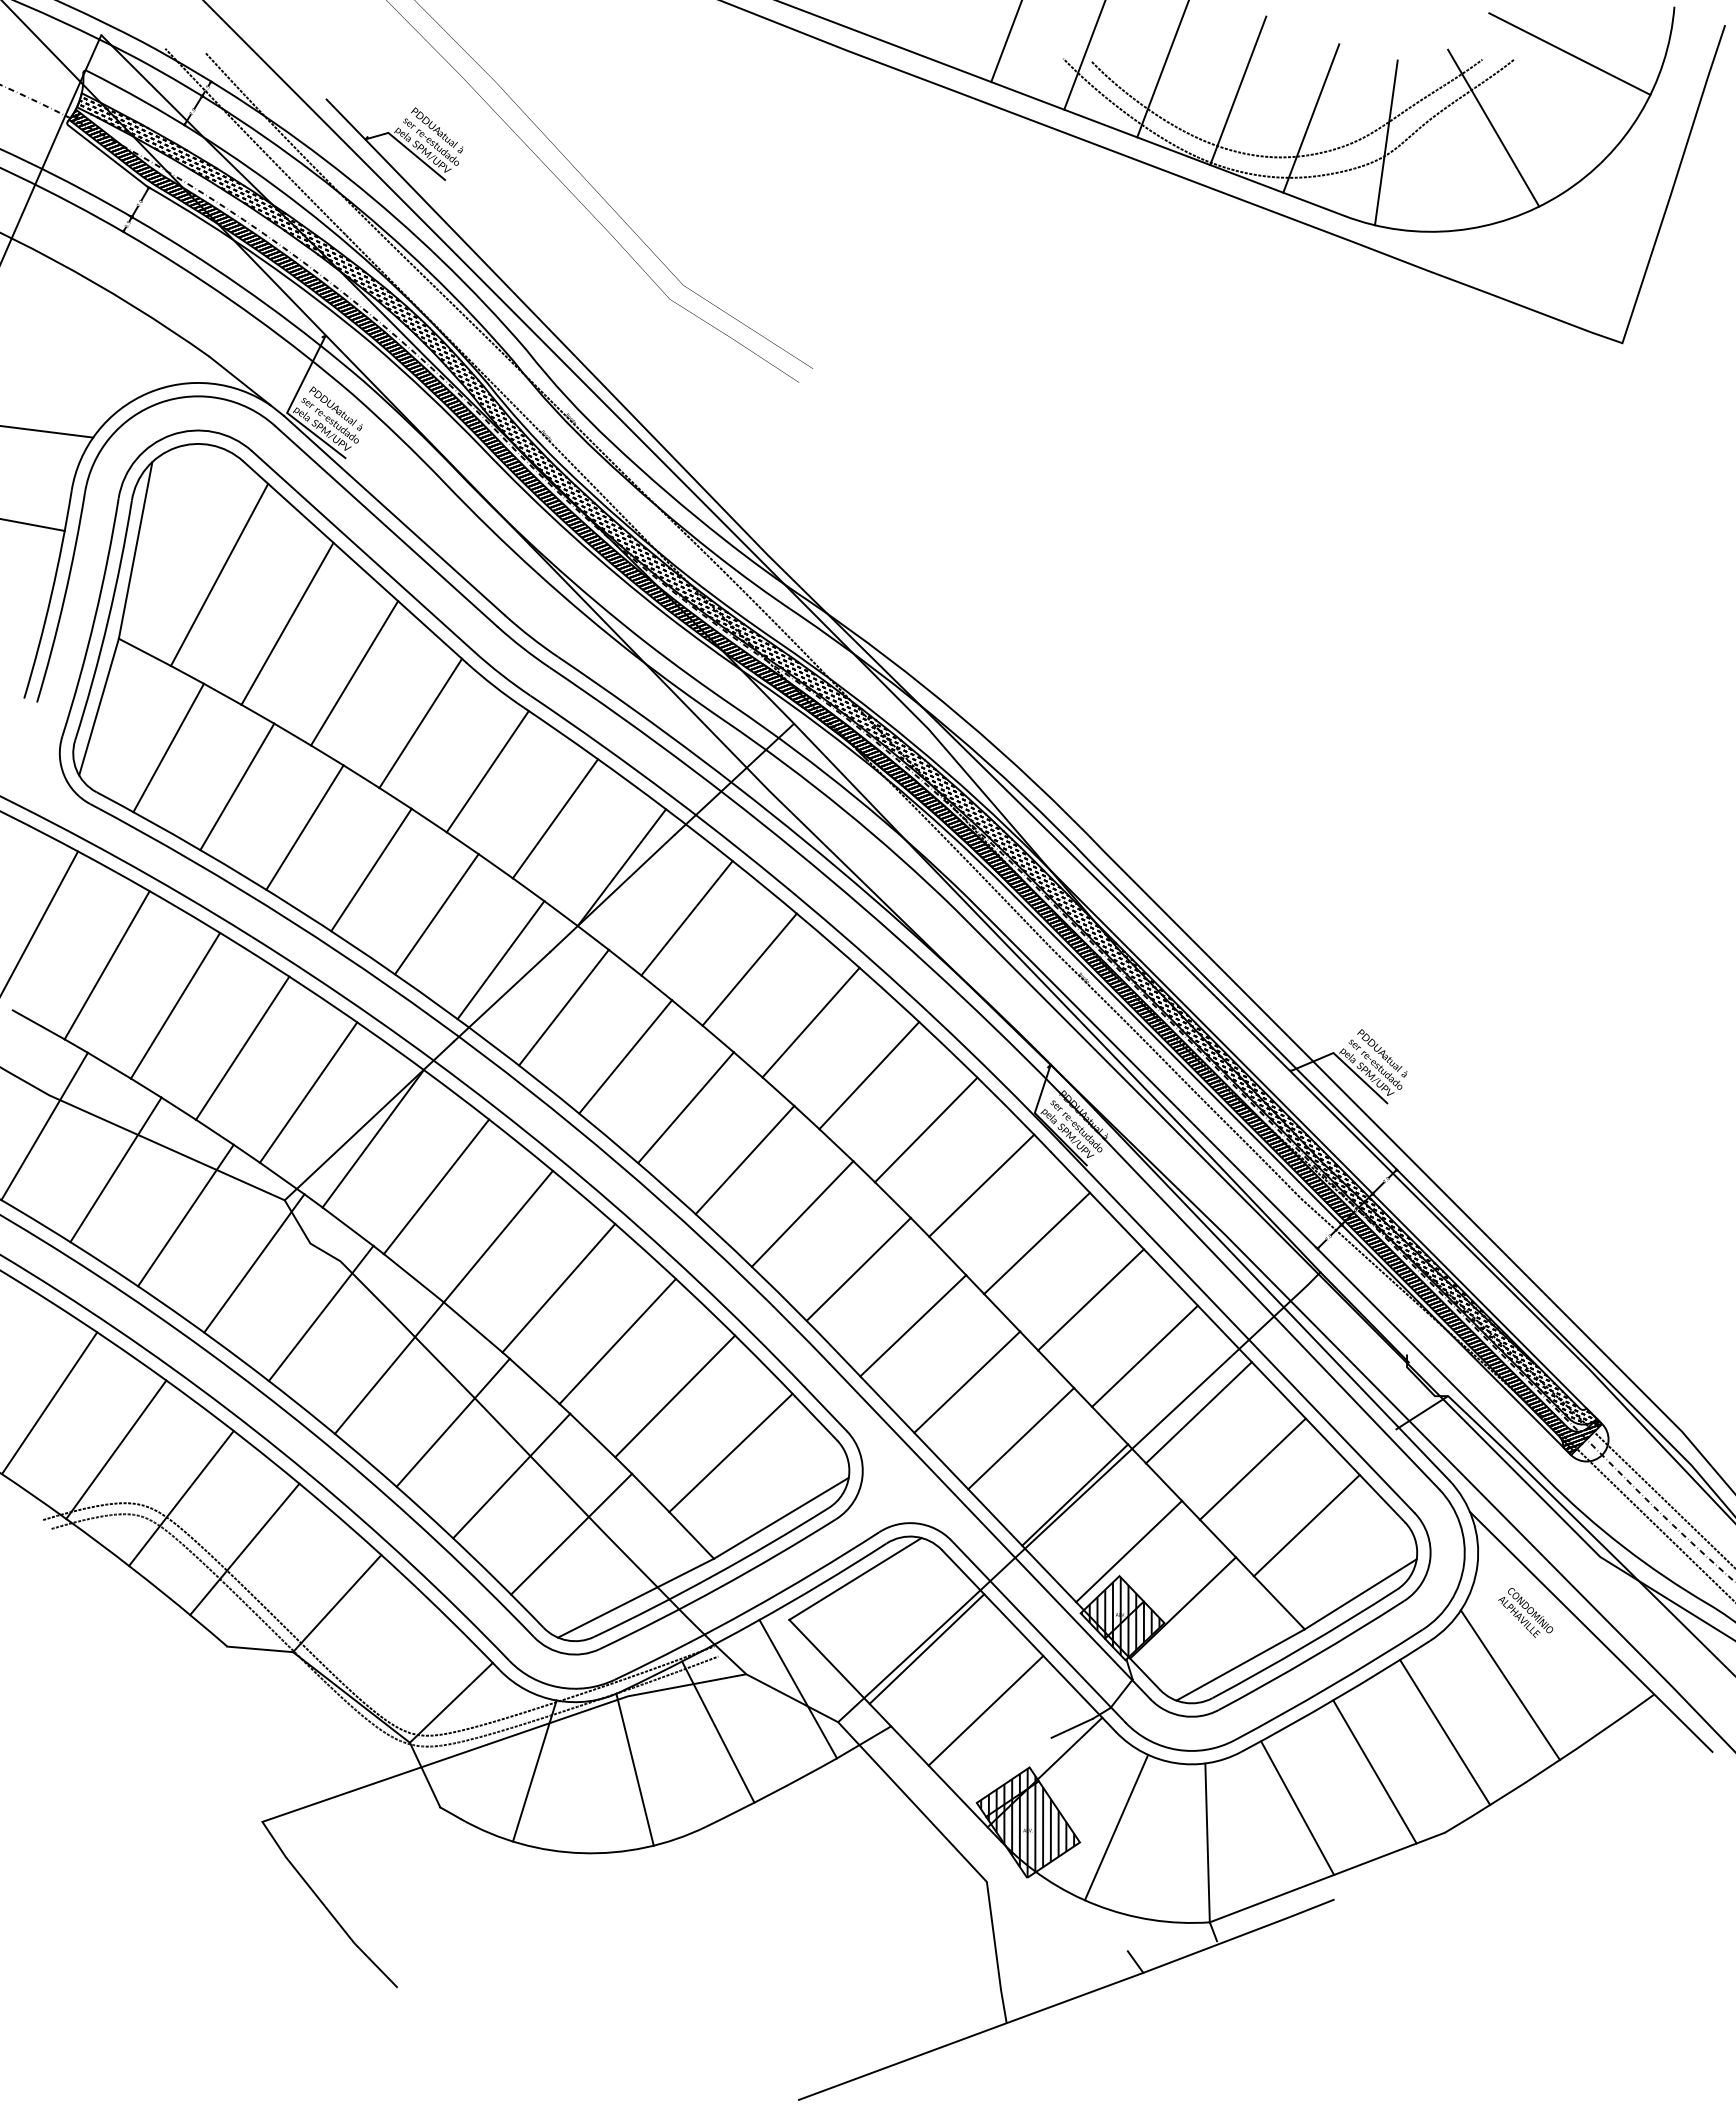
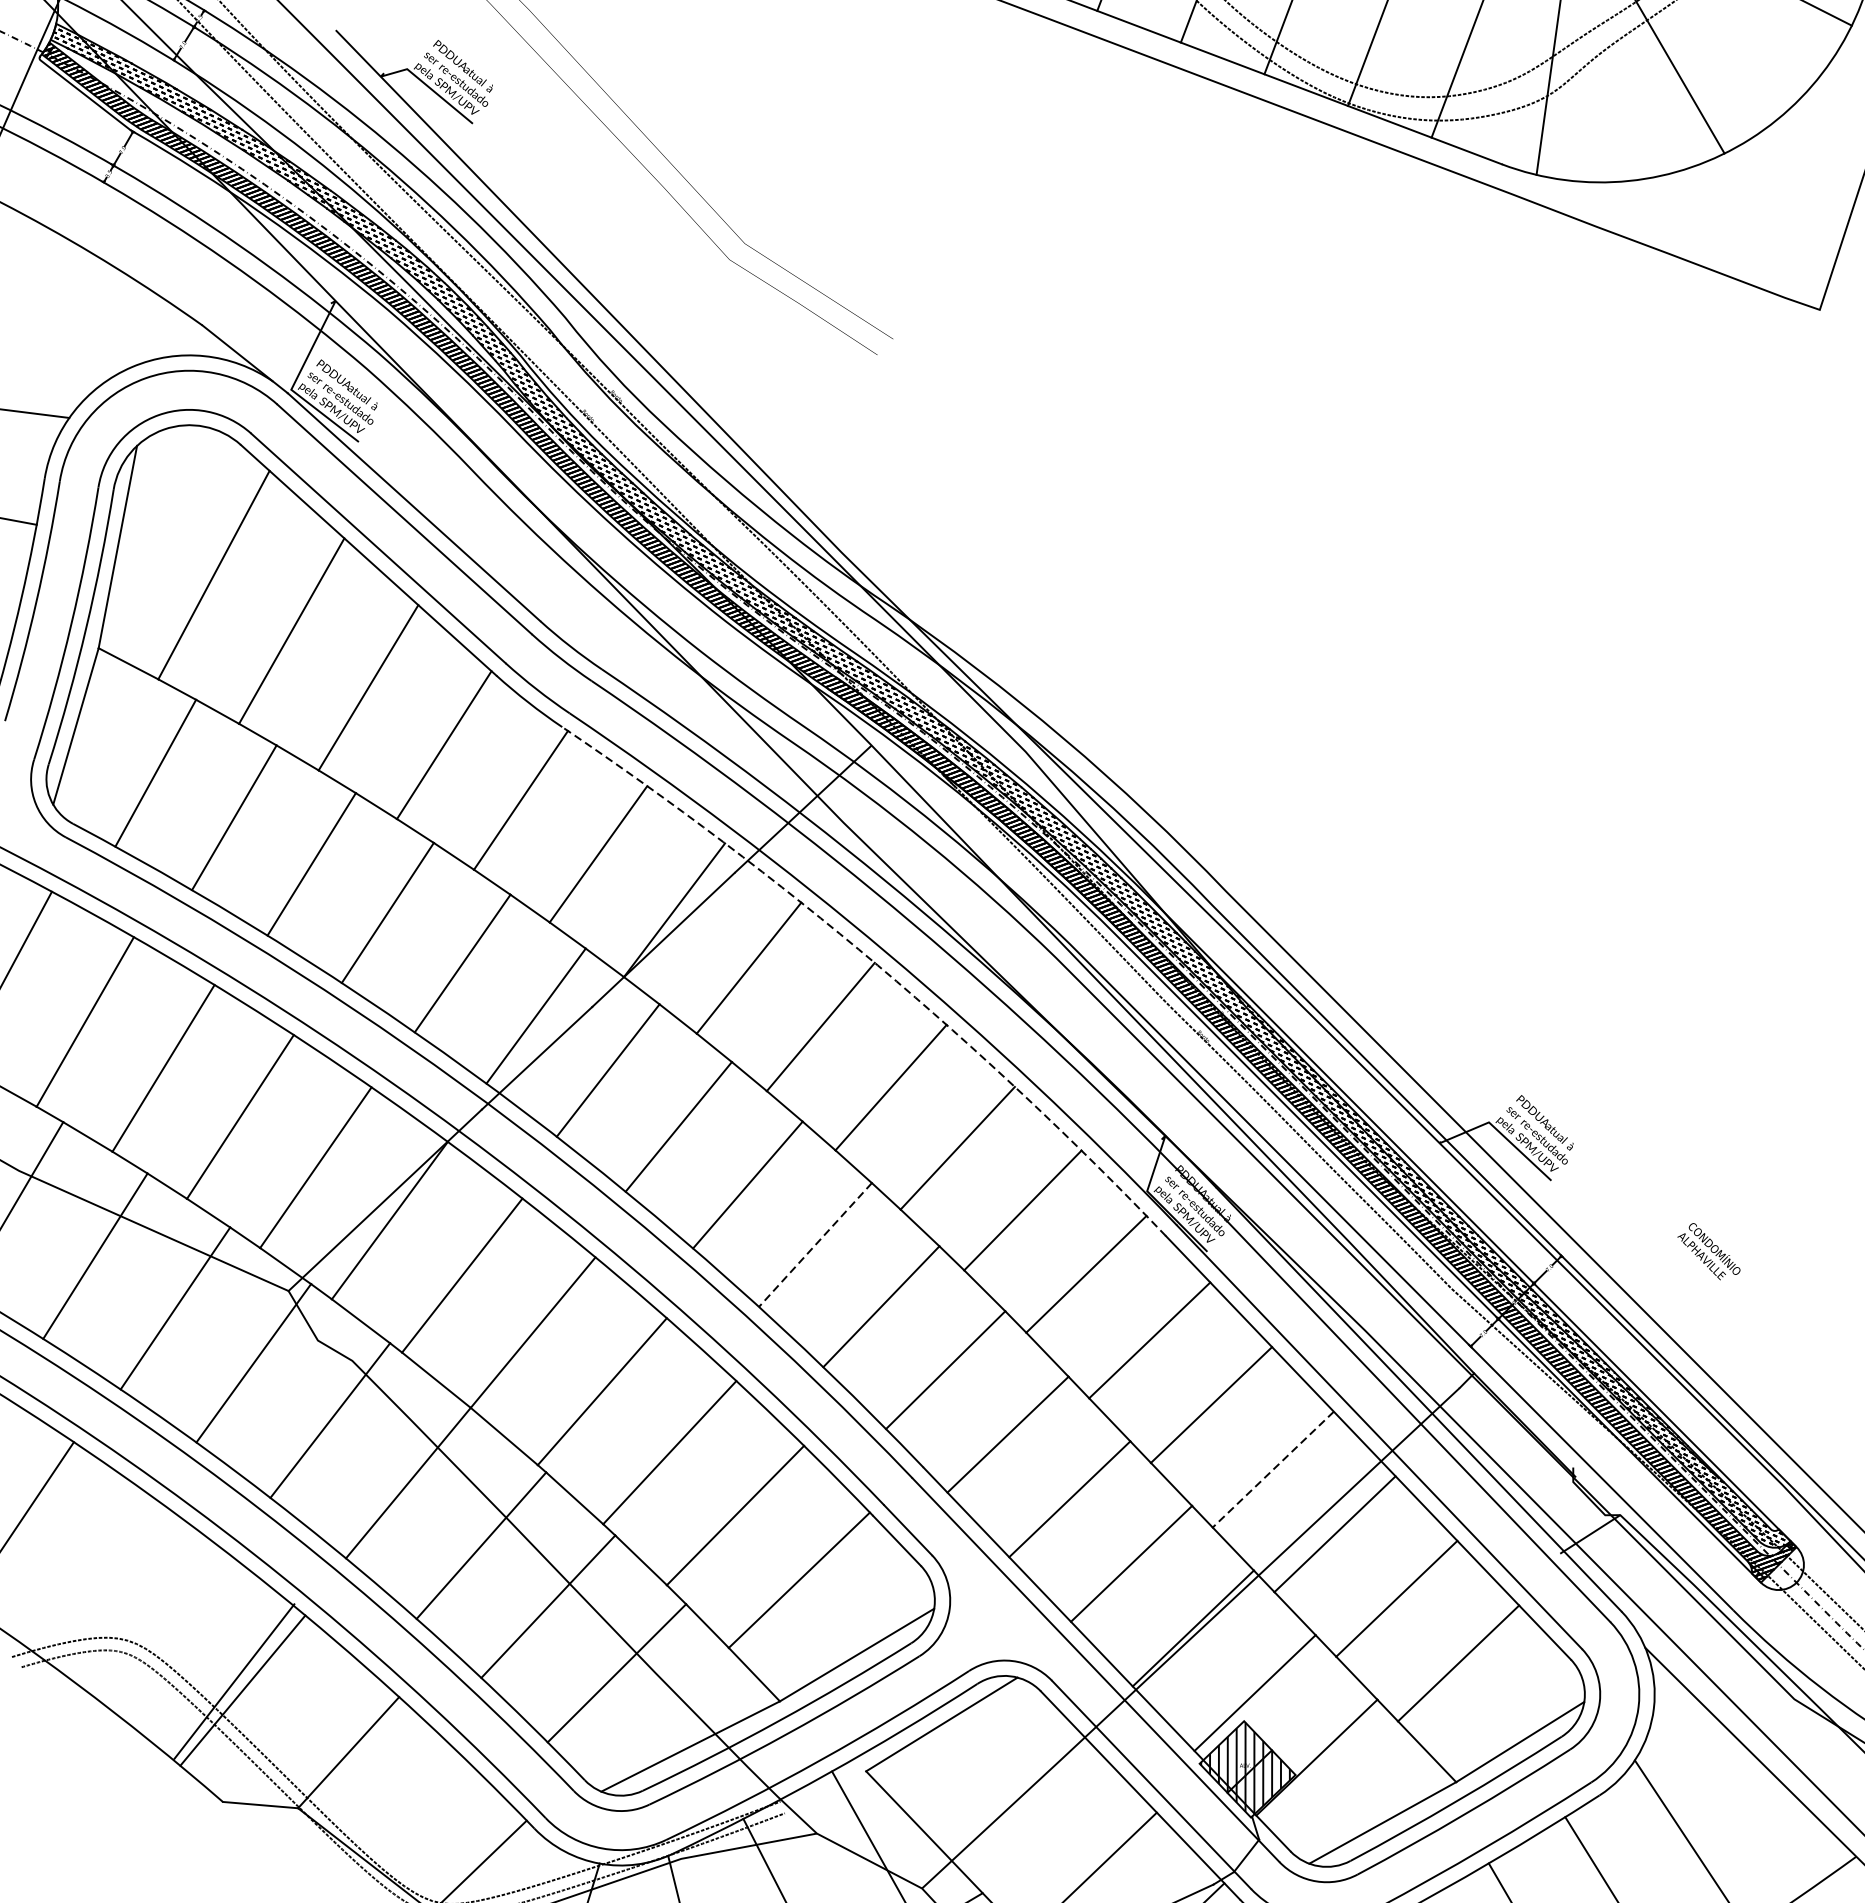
arc: (799, 915) -> (877, 965), solid -> dashed
line: (744, 1160) -> (814, 1245), solid -> dashed
line: (1144, 1356) -> (1272, 1469), solid -> dashed
line: (116, 1449) -> (95, 1576), removed
line: (181, 1497) -> (234, 1680), moved
text: (1525, 1612) -> (1708, 1251), moved
line: (926, 1648) -> (1023, 1804), removed

